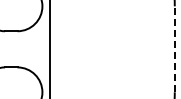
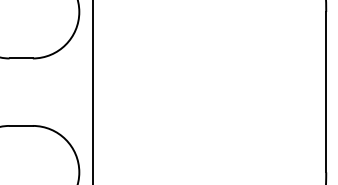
line: (174, 49) -> (325, 92), dashed -> solid

